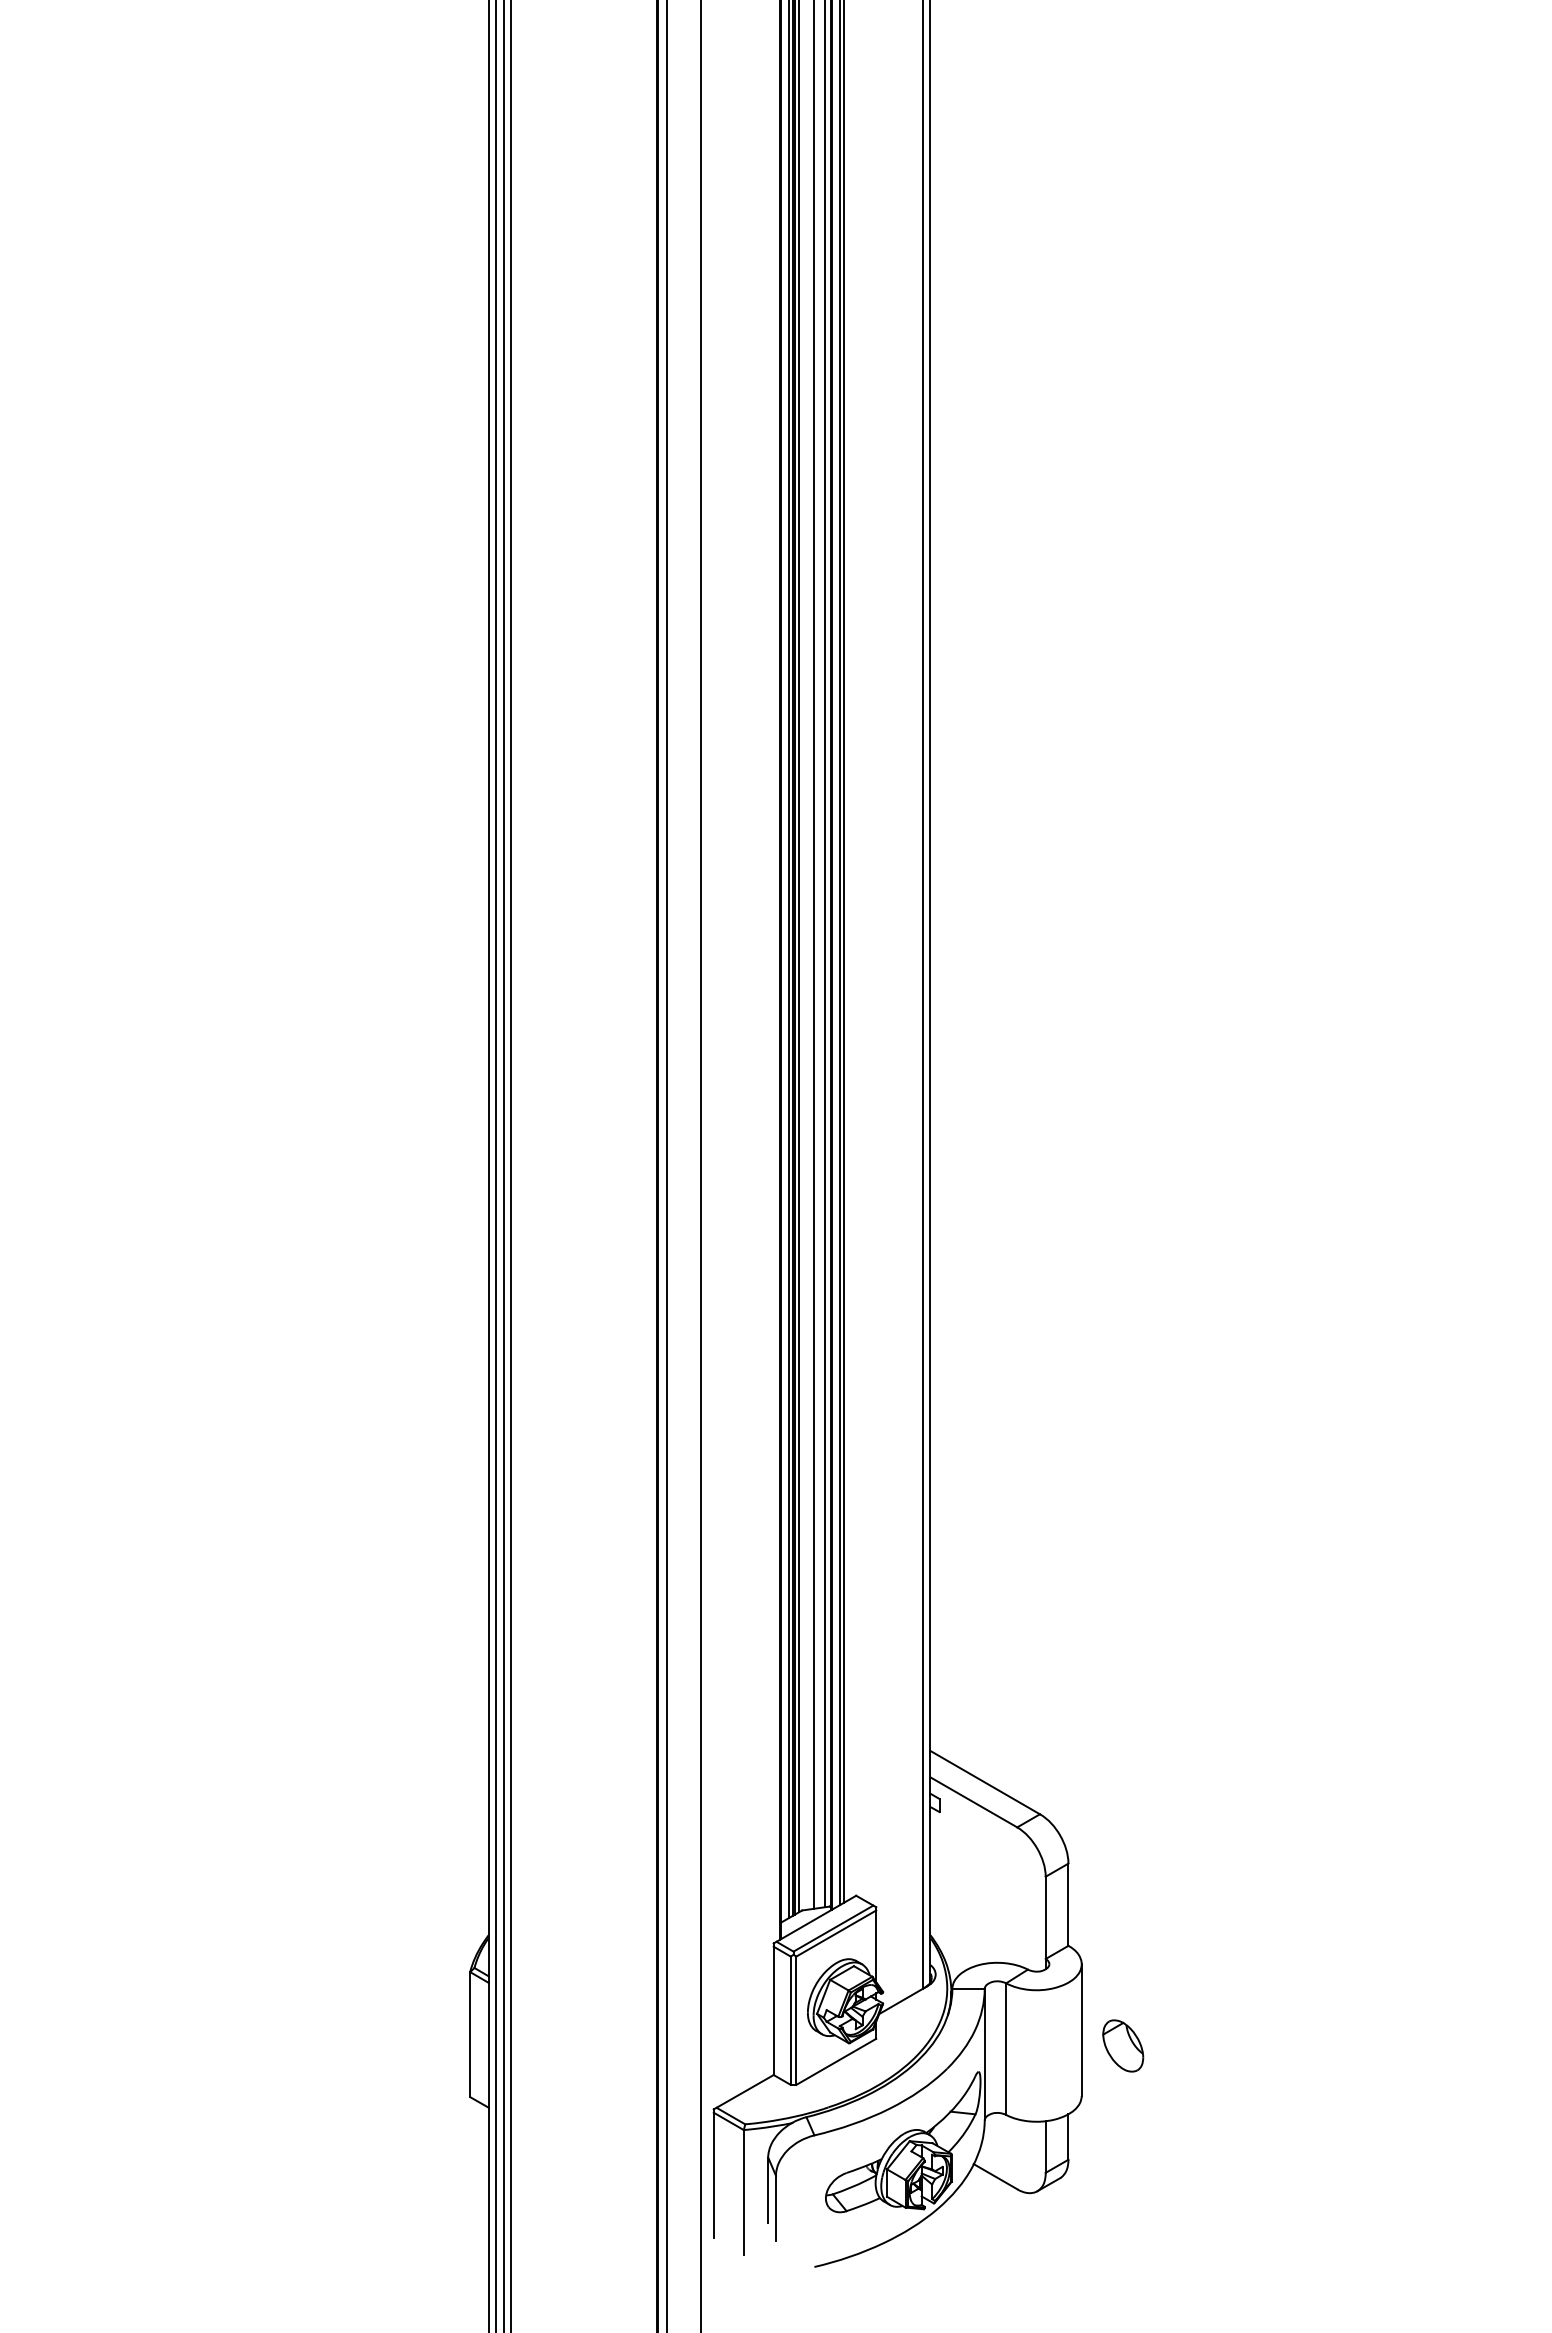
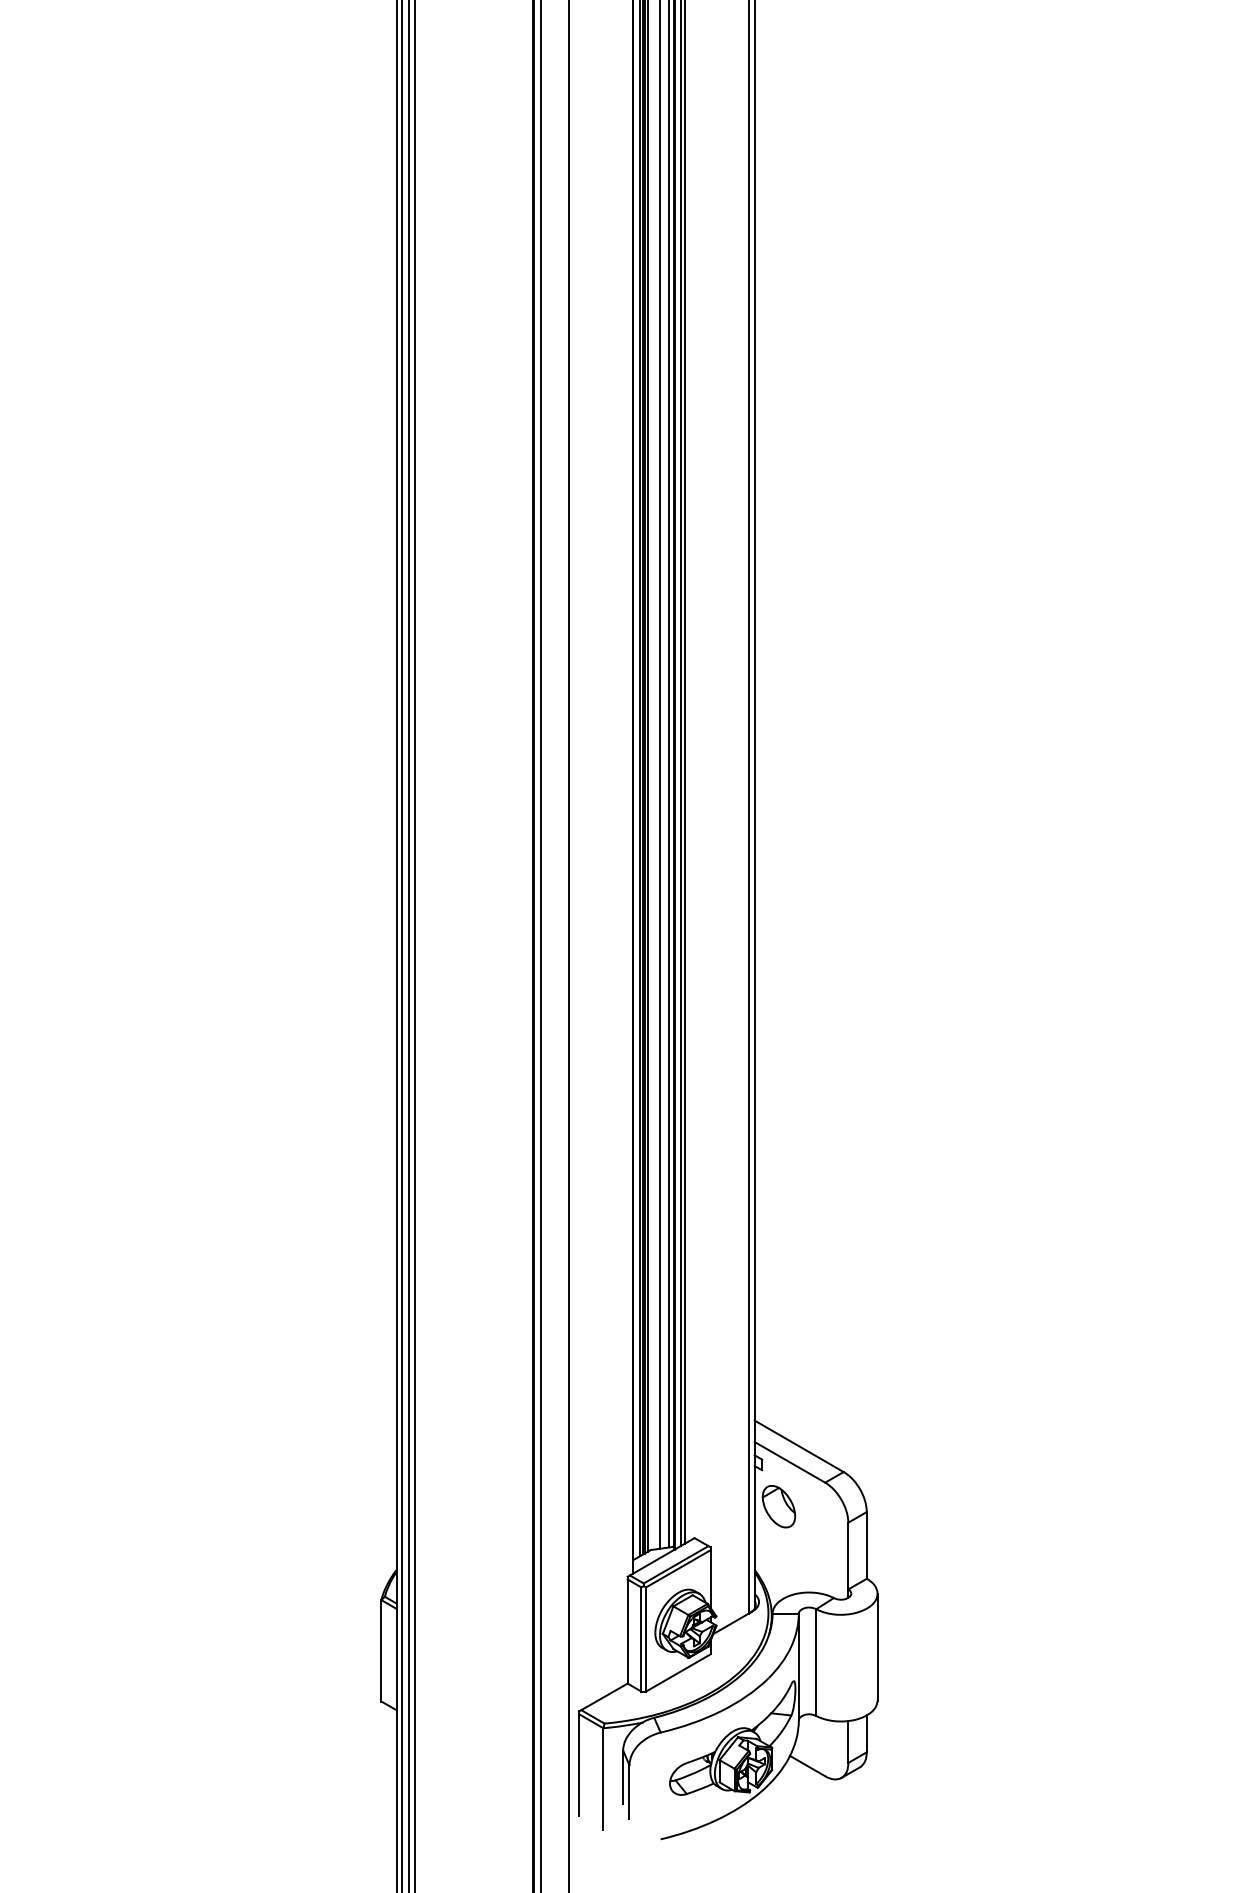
part: (1123, 2045) -> (779, 1506), moved

